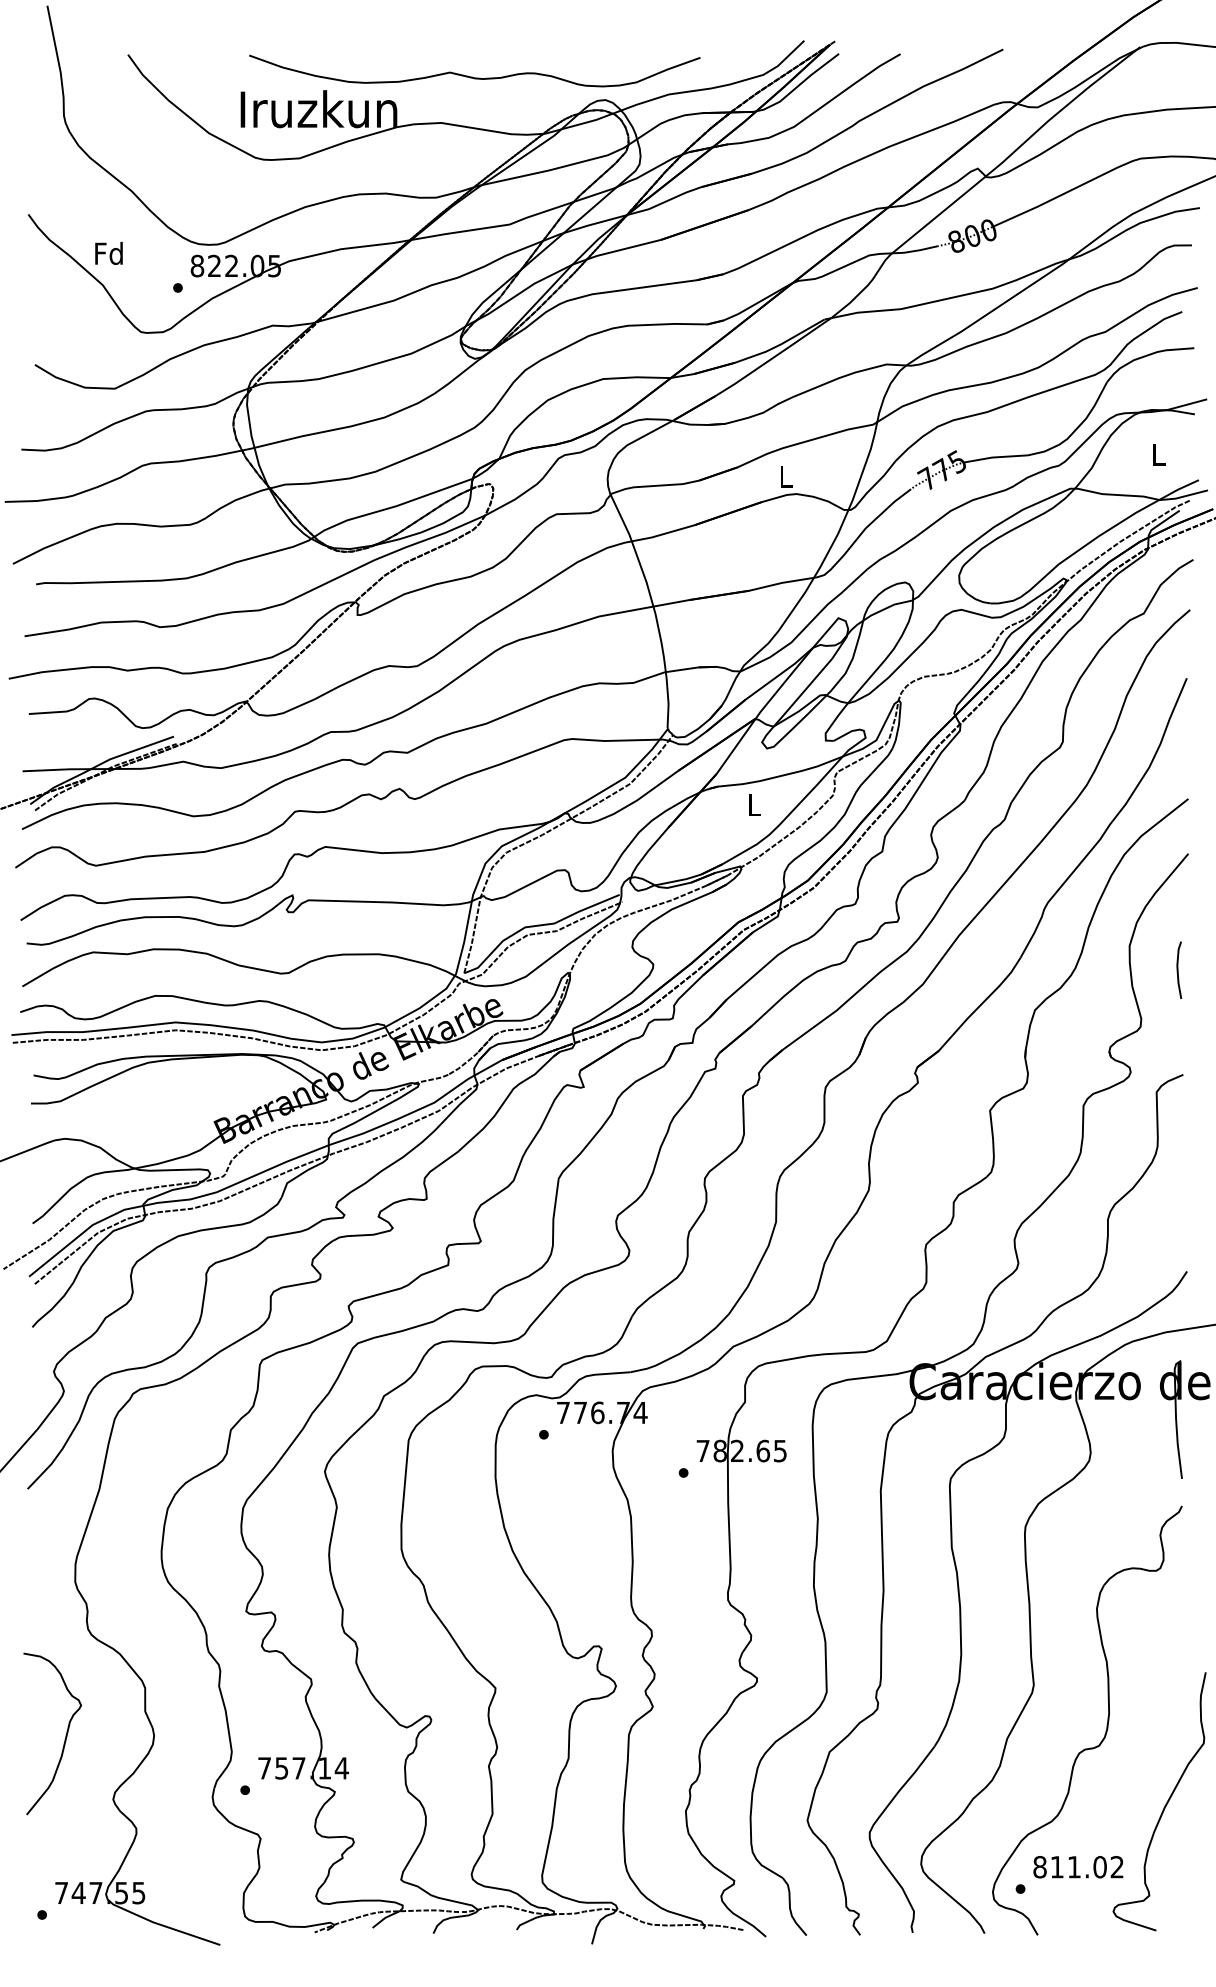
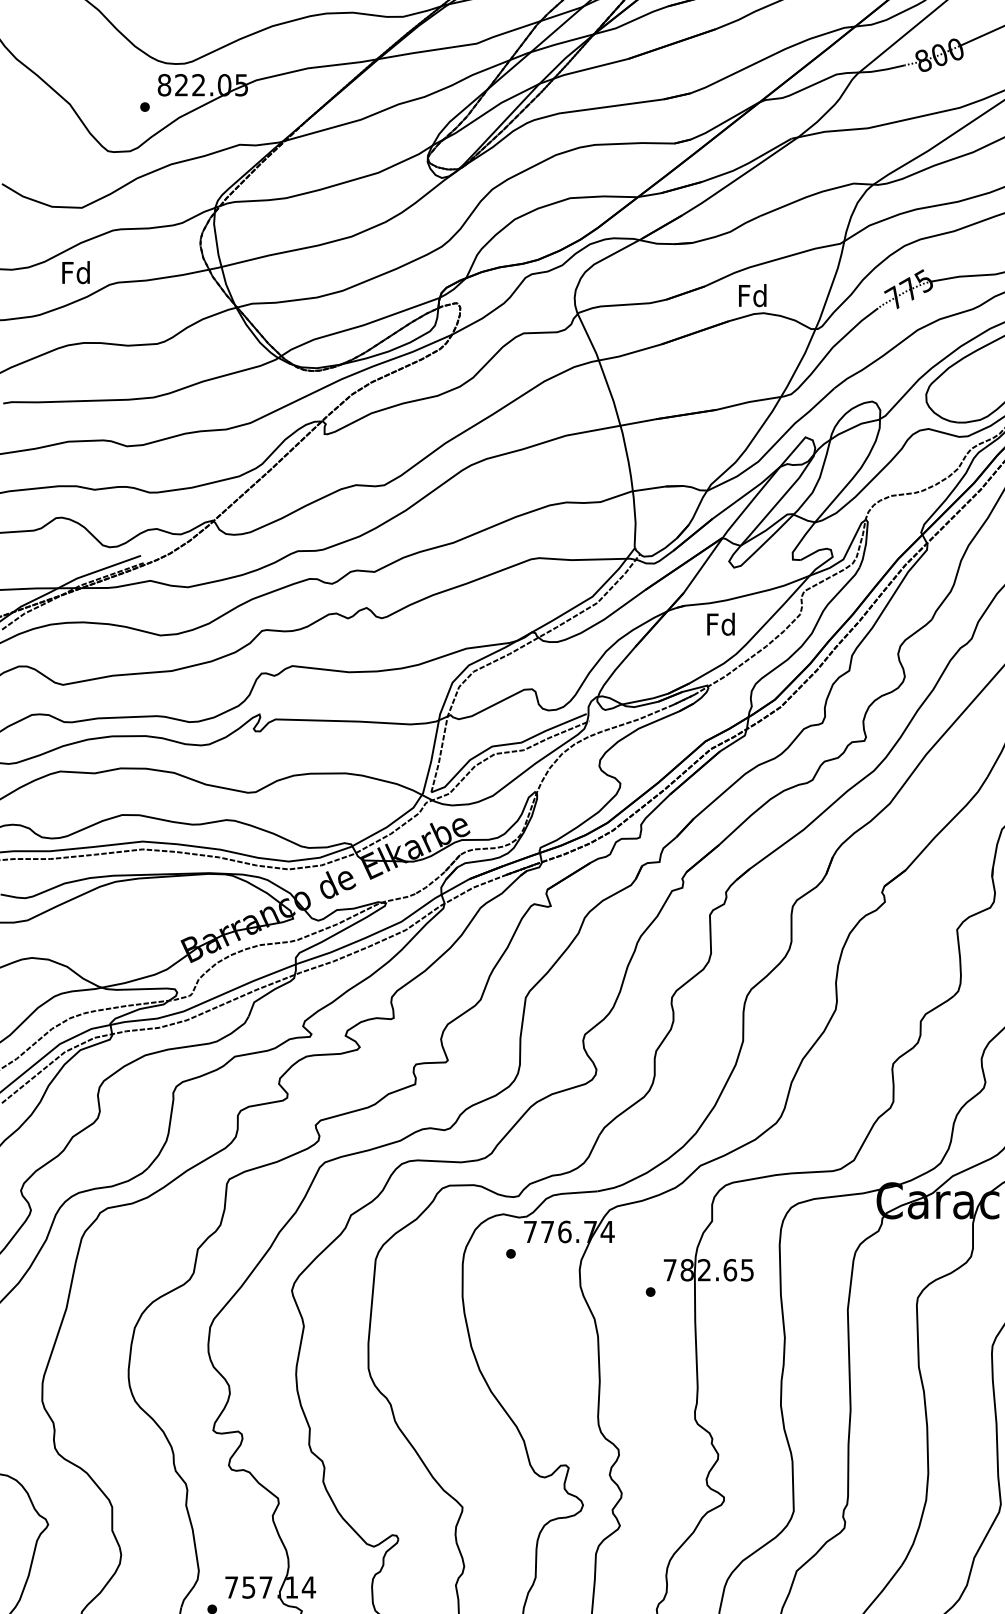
text: (108, 253) -> (75, 272), moved
text: (785, 475) -> (752, 294), L -> Fd
text: (753, 804) -> (720, 623), L -> Fd

